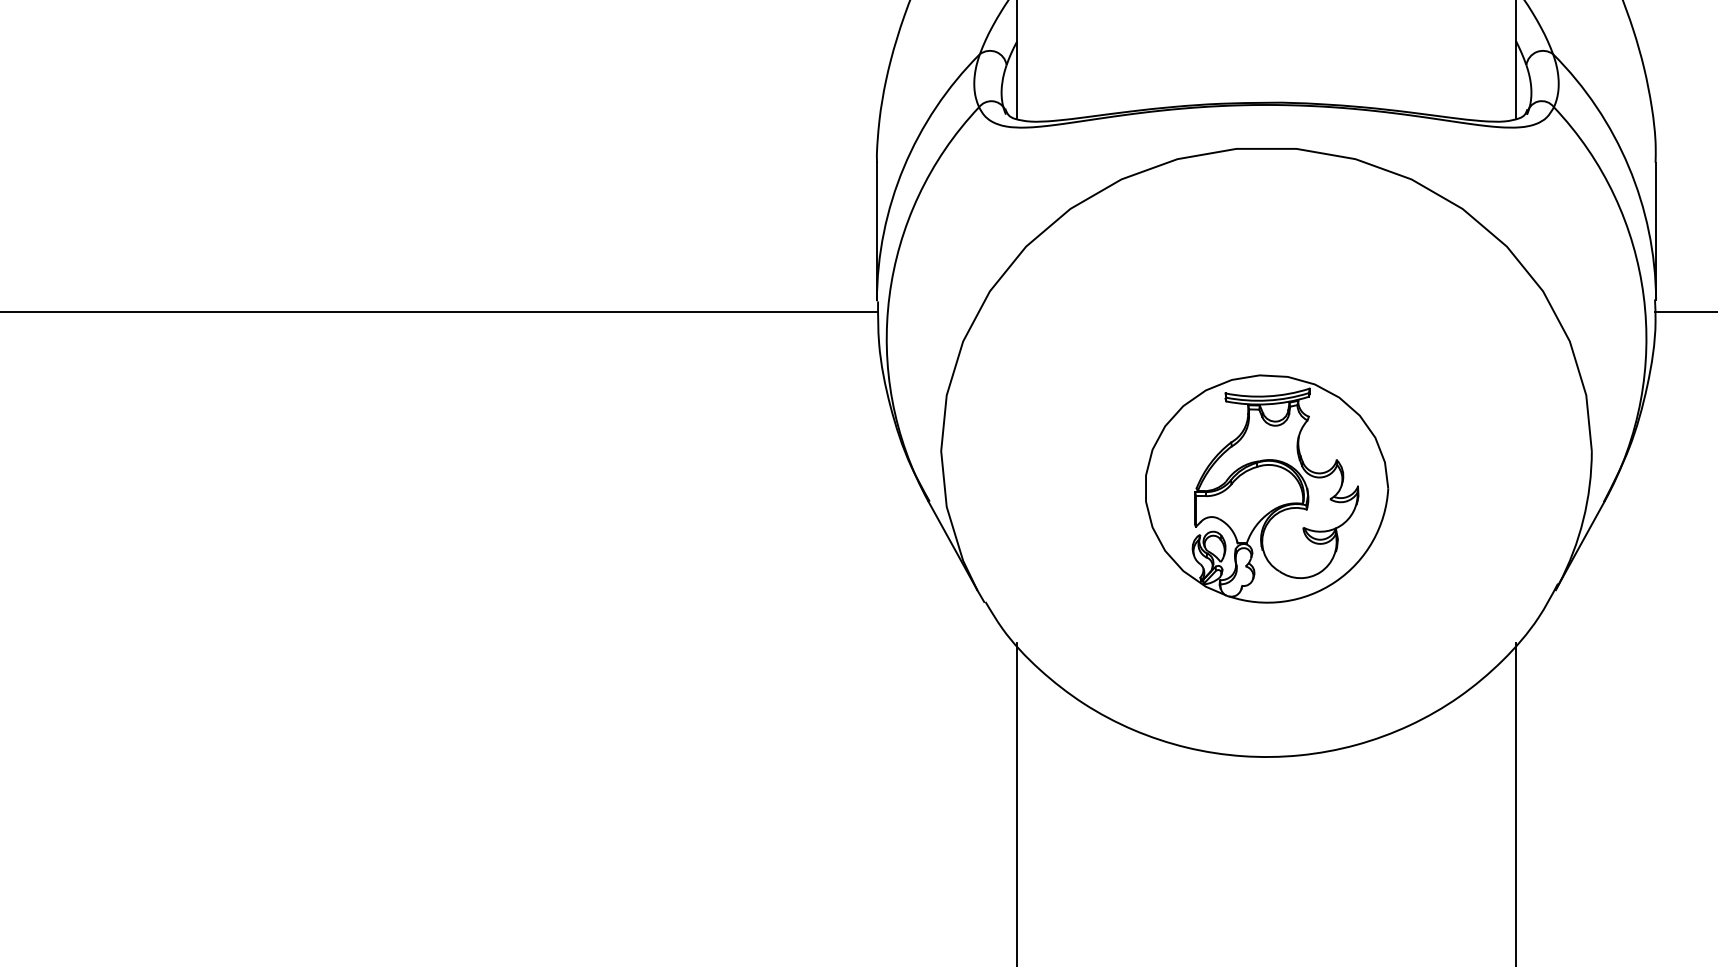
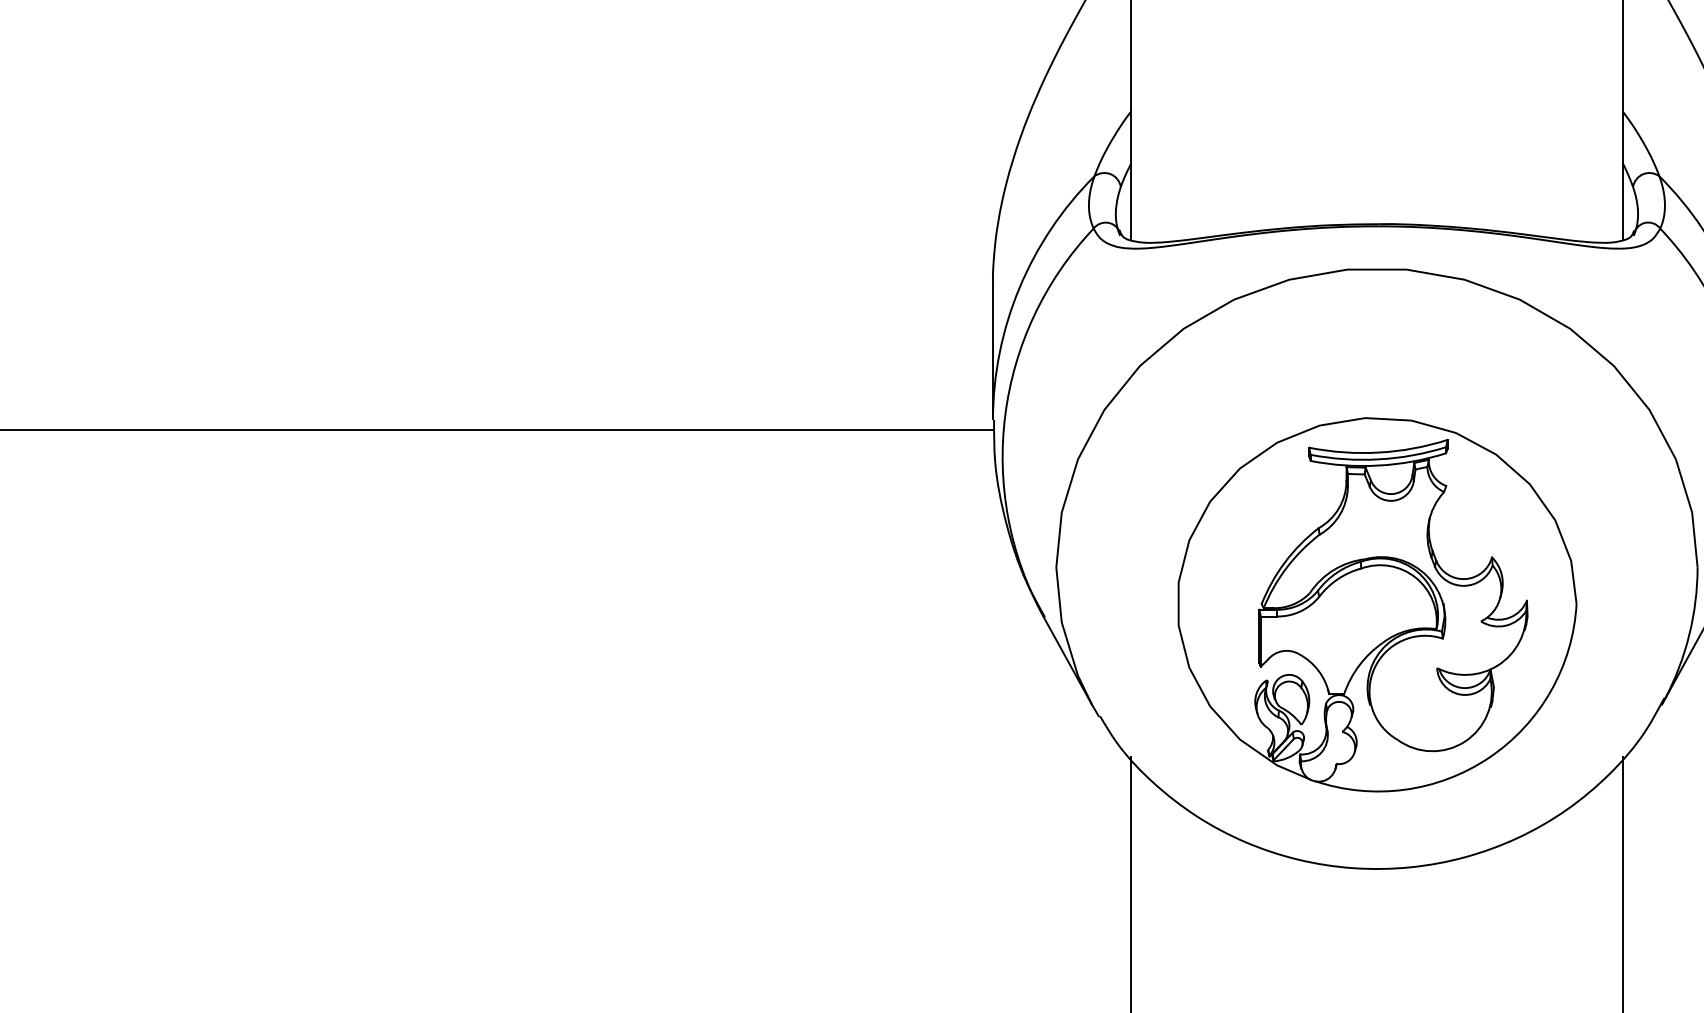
part: (1267, 488) -> (1377, 604), size x1.67

